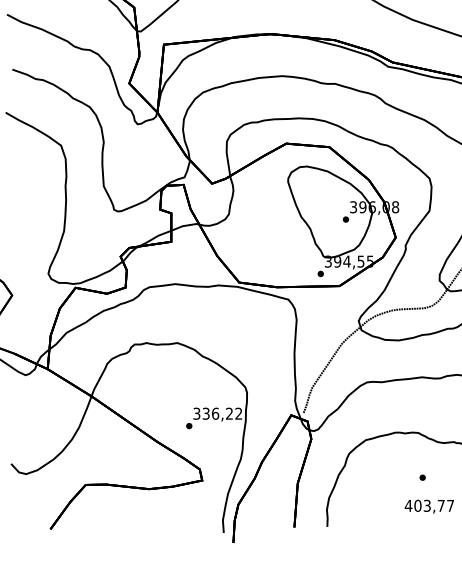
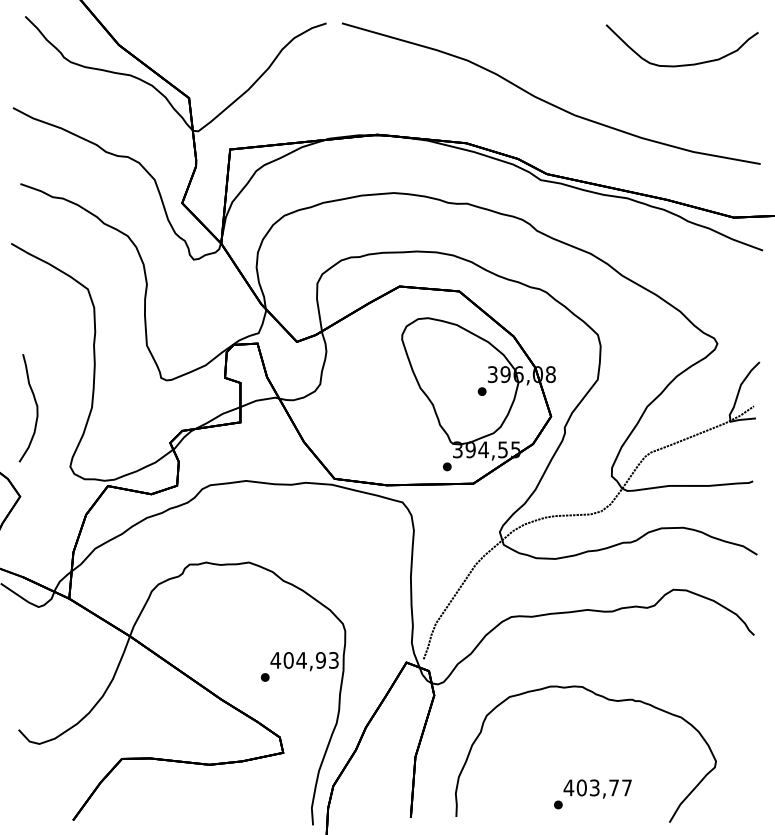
curve: (24, 231) -> (36, 408), added
text: (217, 413) -> (304, 660), 336,22 -> 404,93
part: (422, 477) -> (558, 804), moved

